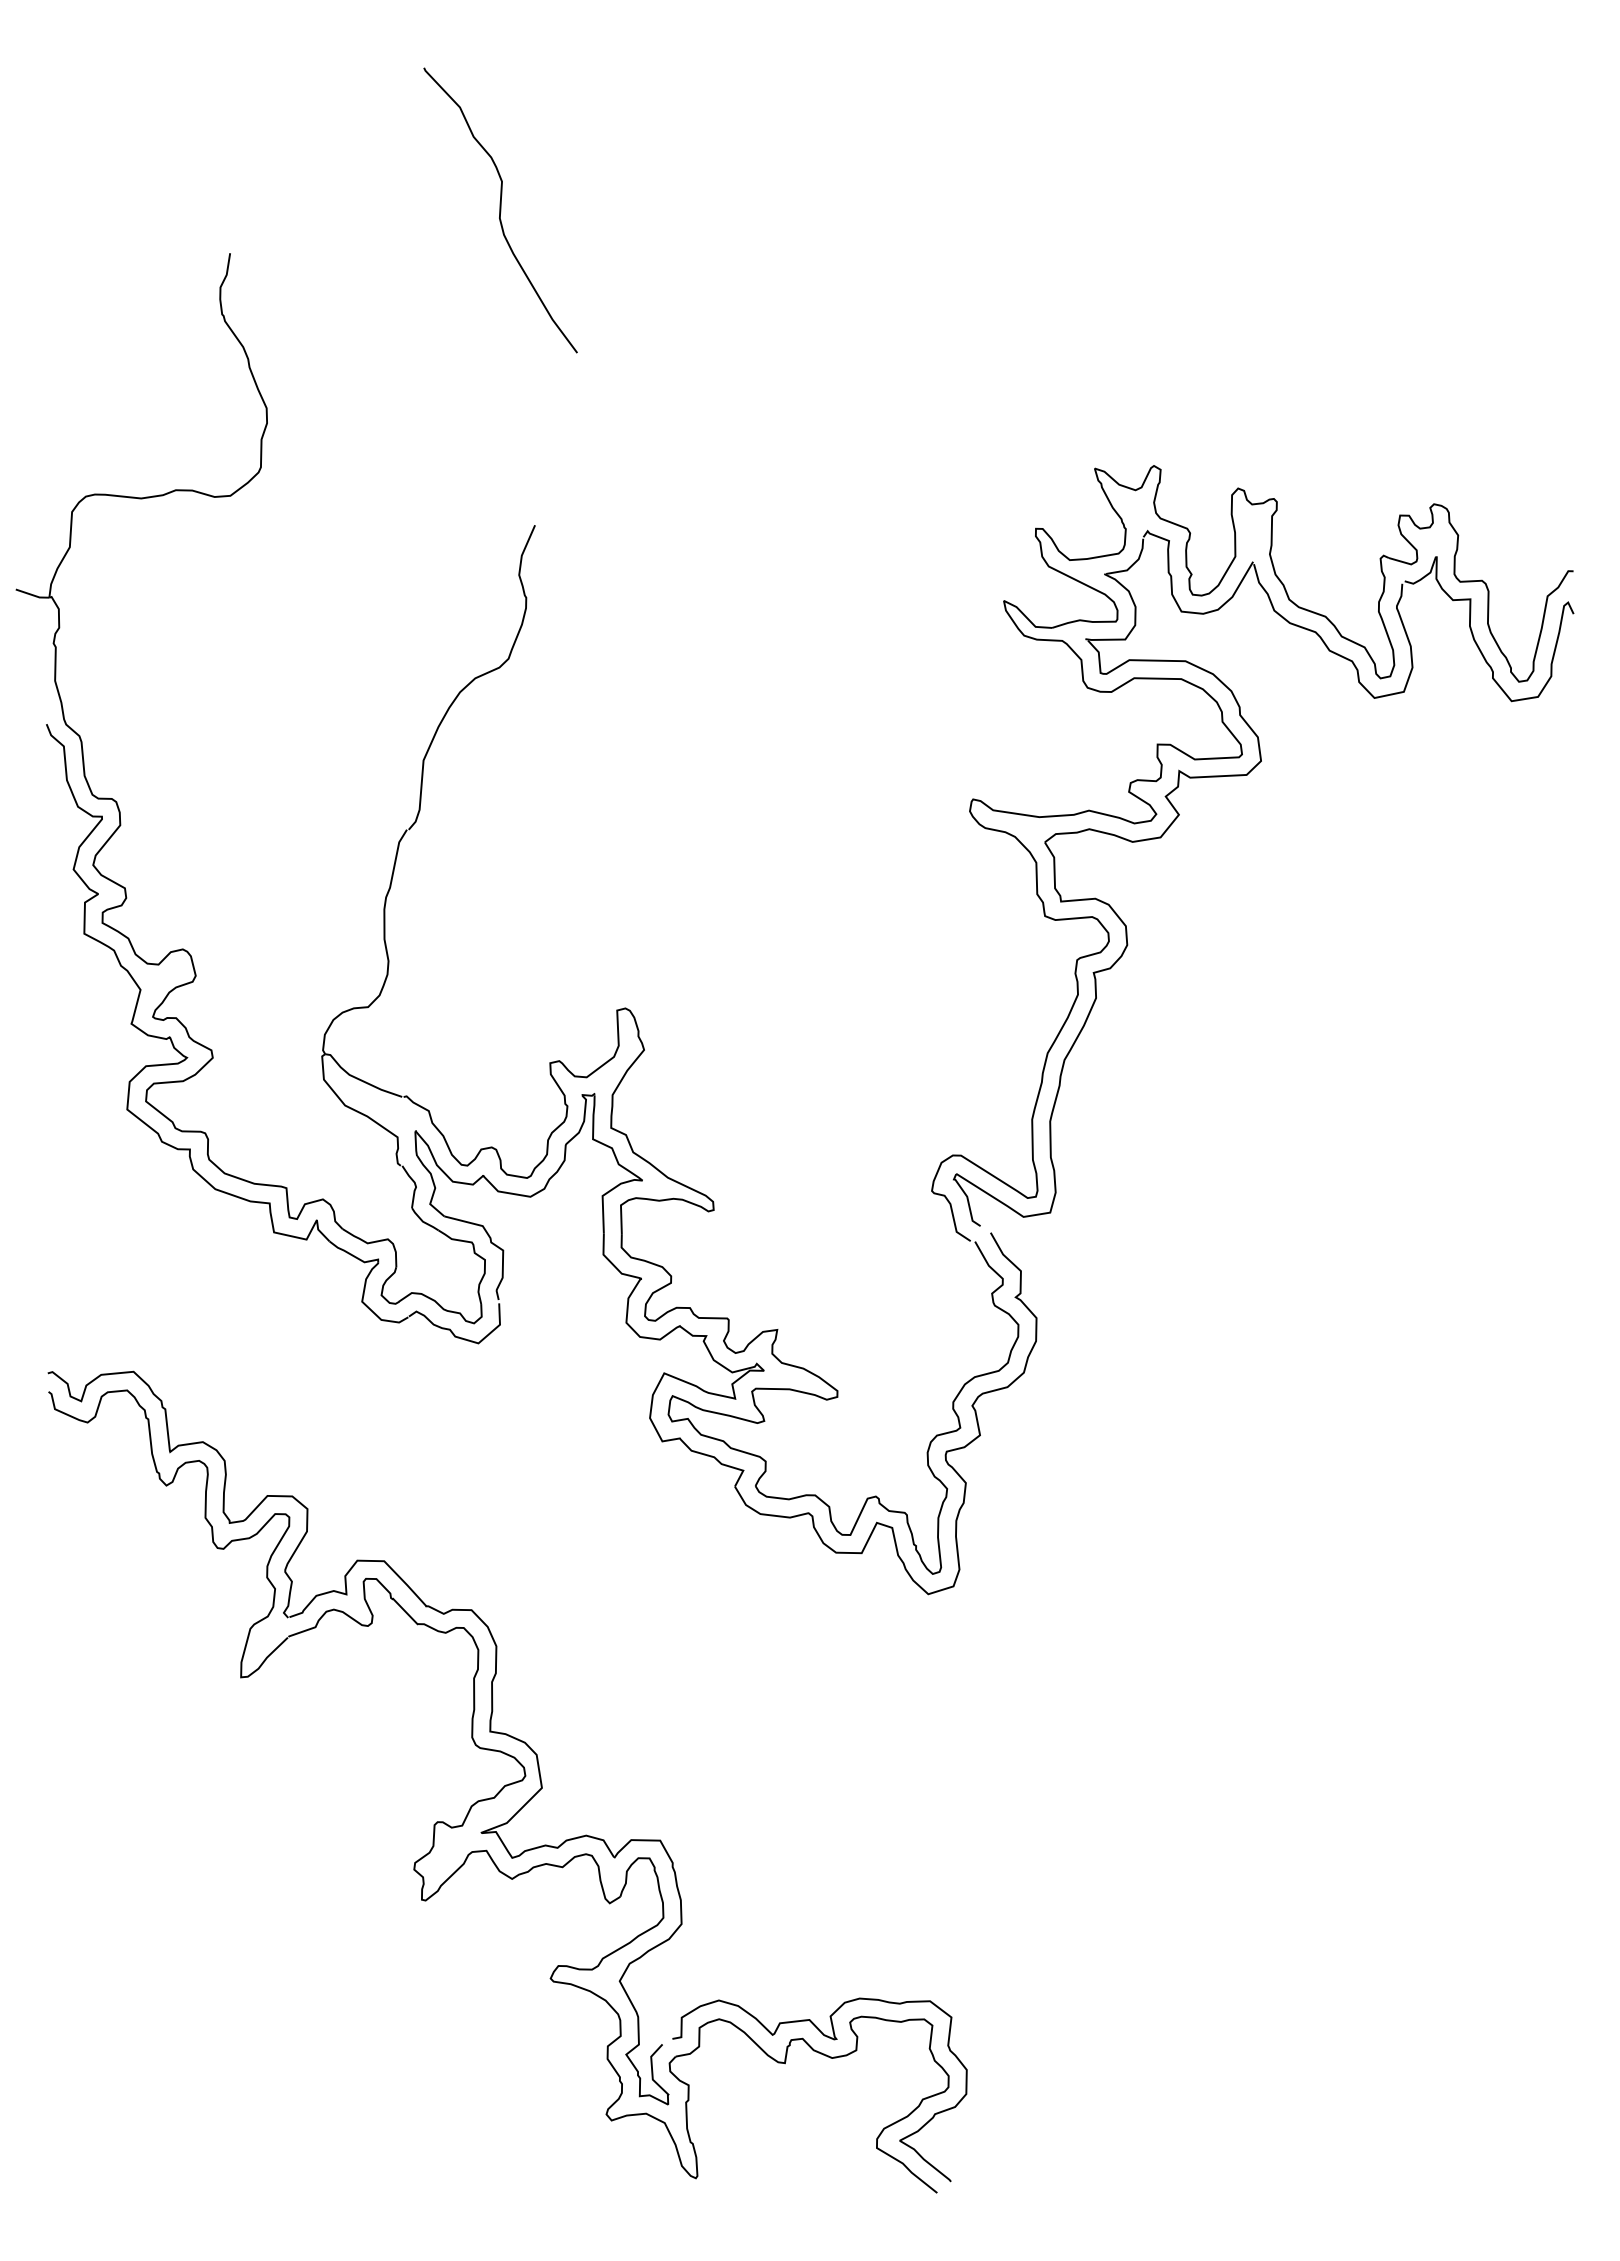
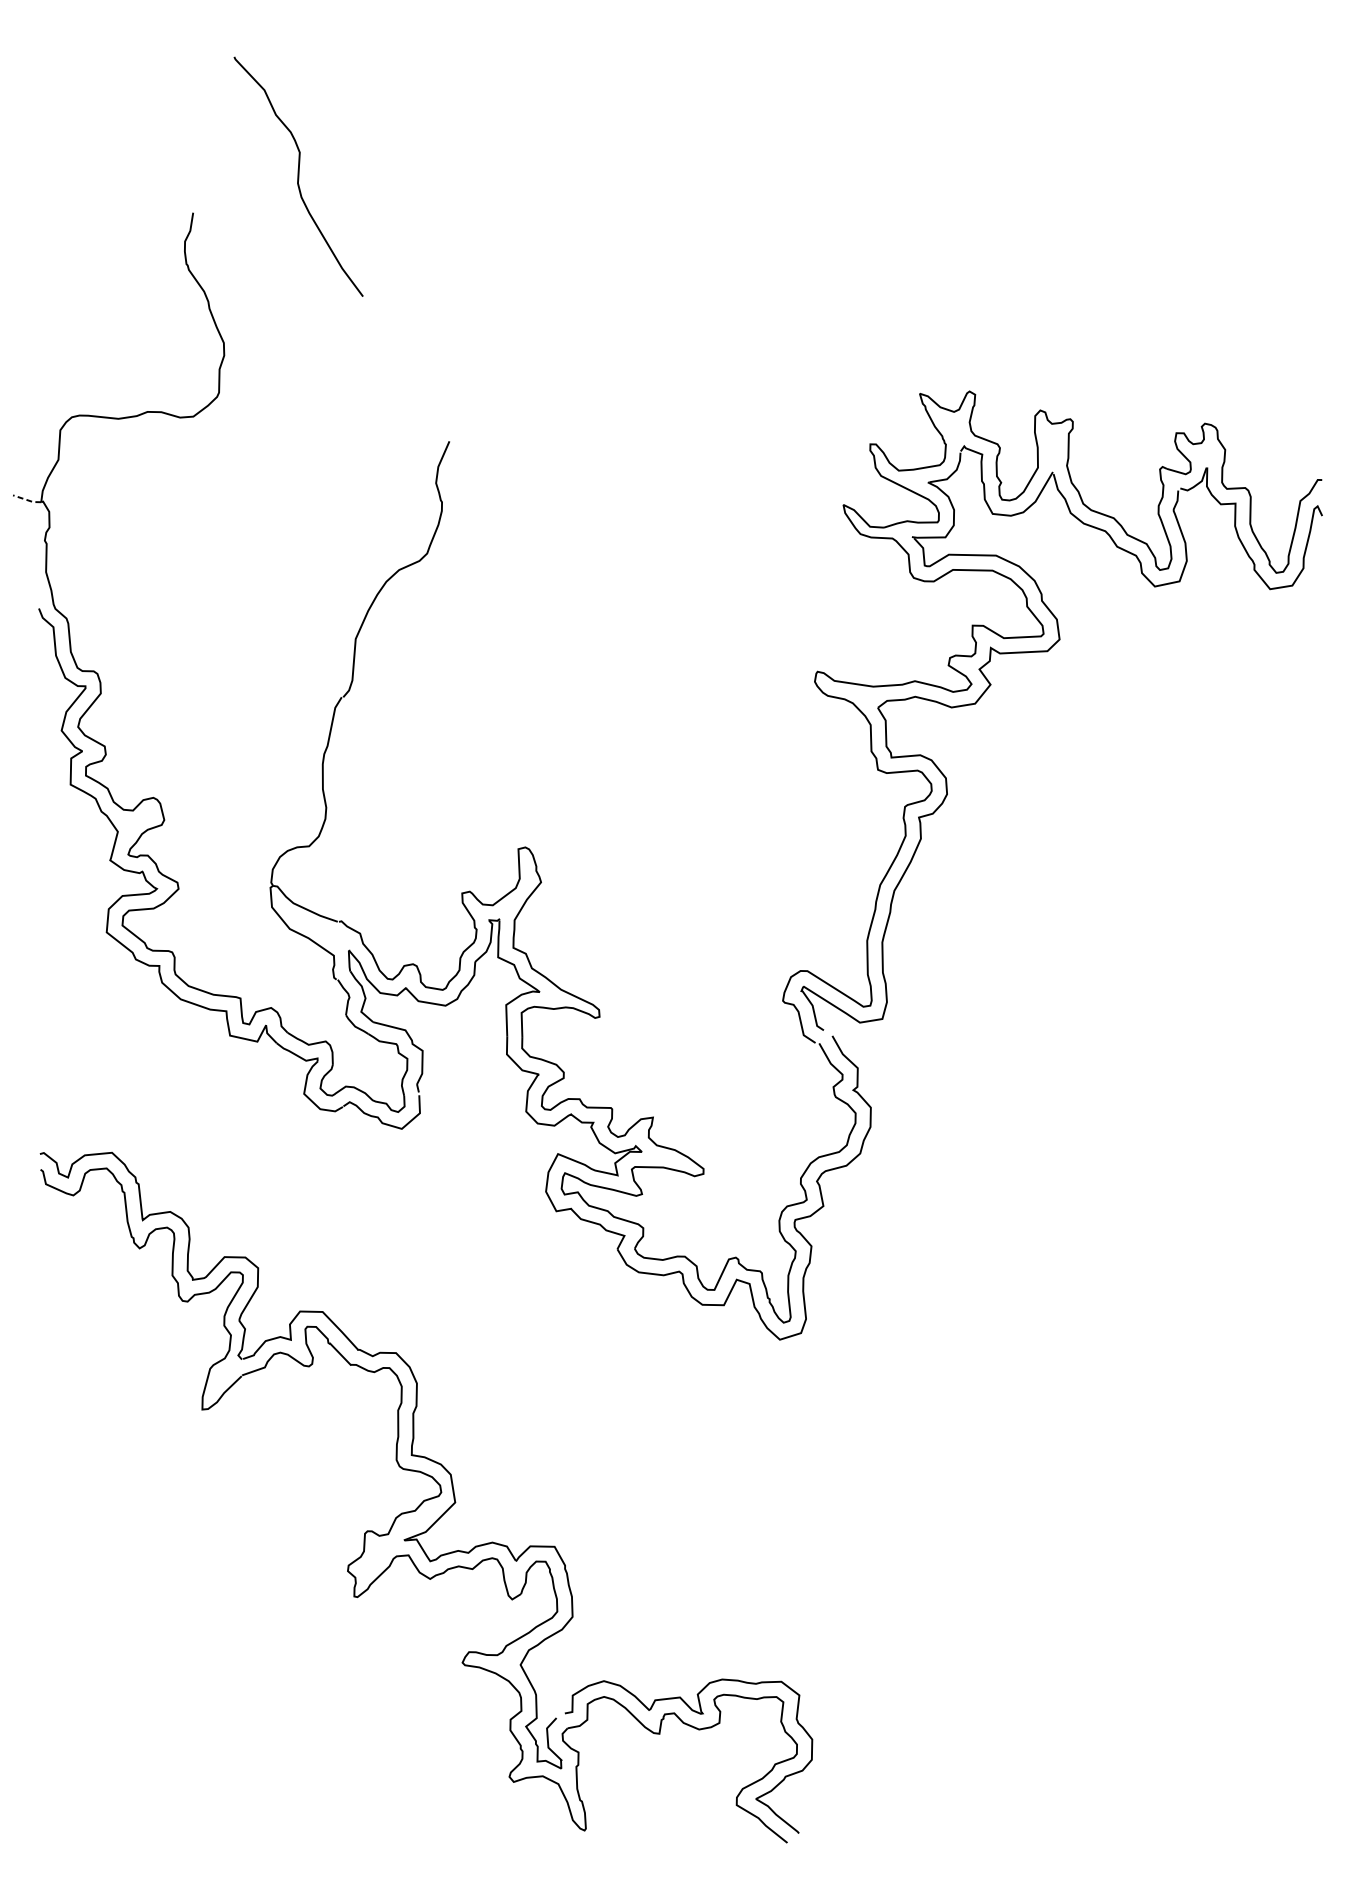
curve: (500, 210) -> (298, 176), moved
line: (32, 595) -> (27, 500), solid -> dashed

